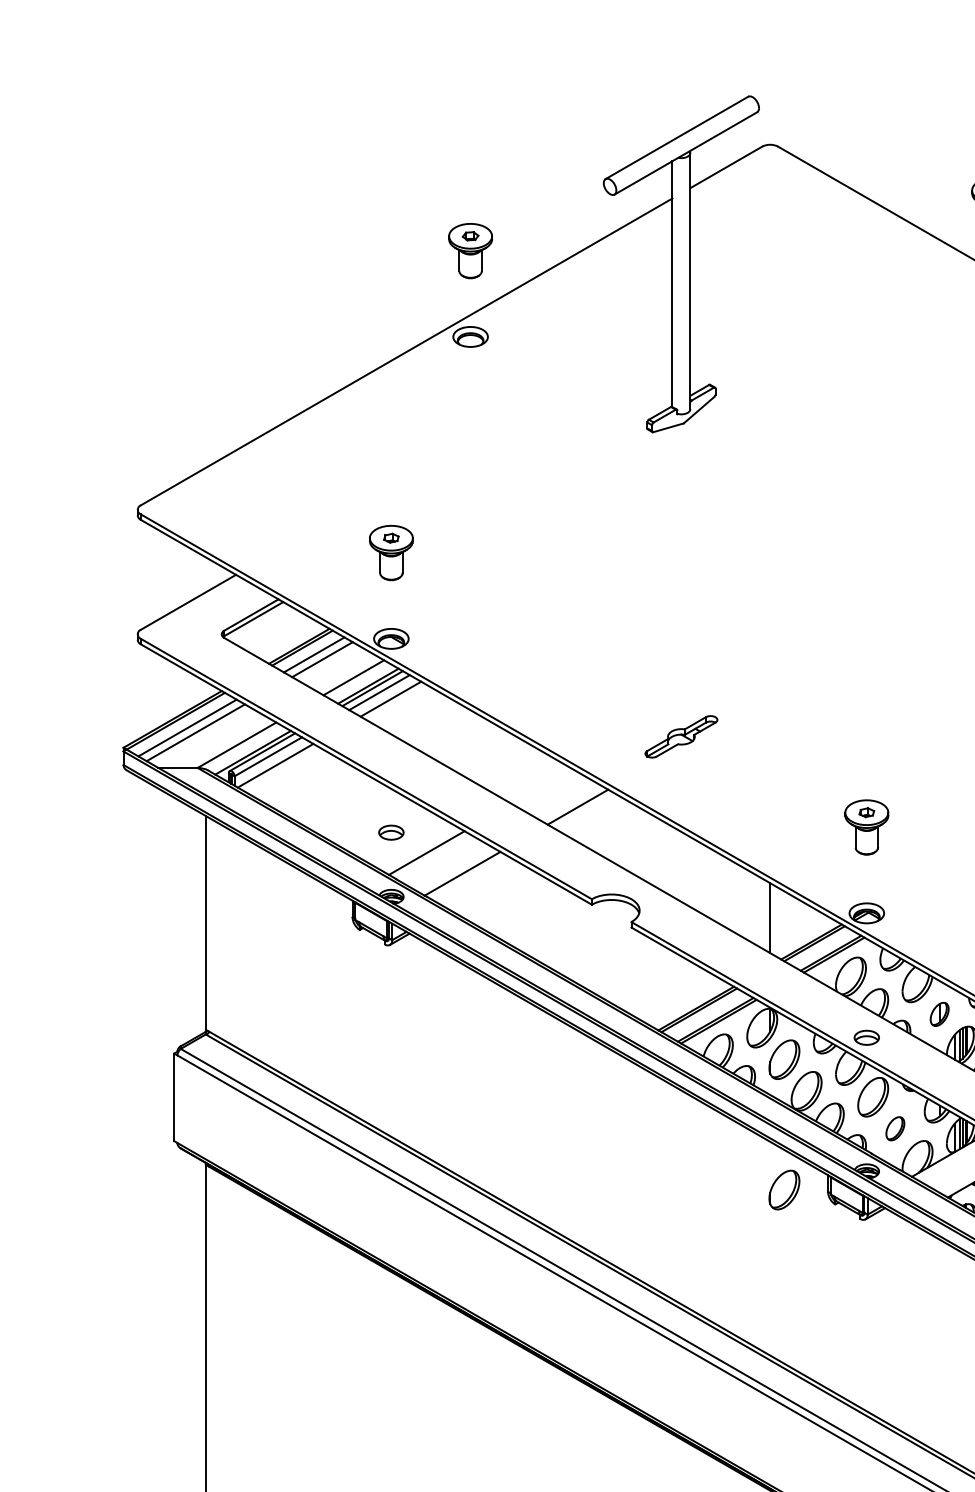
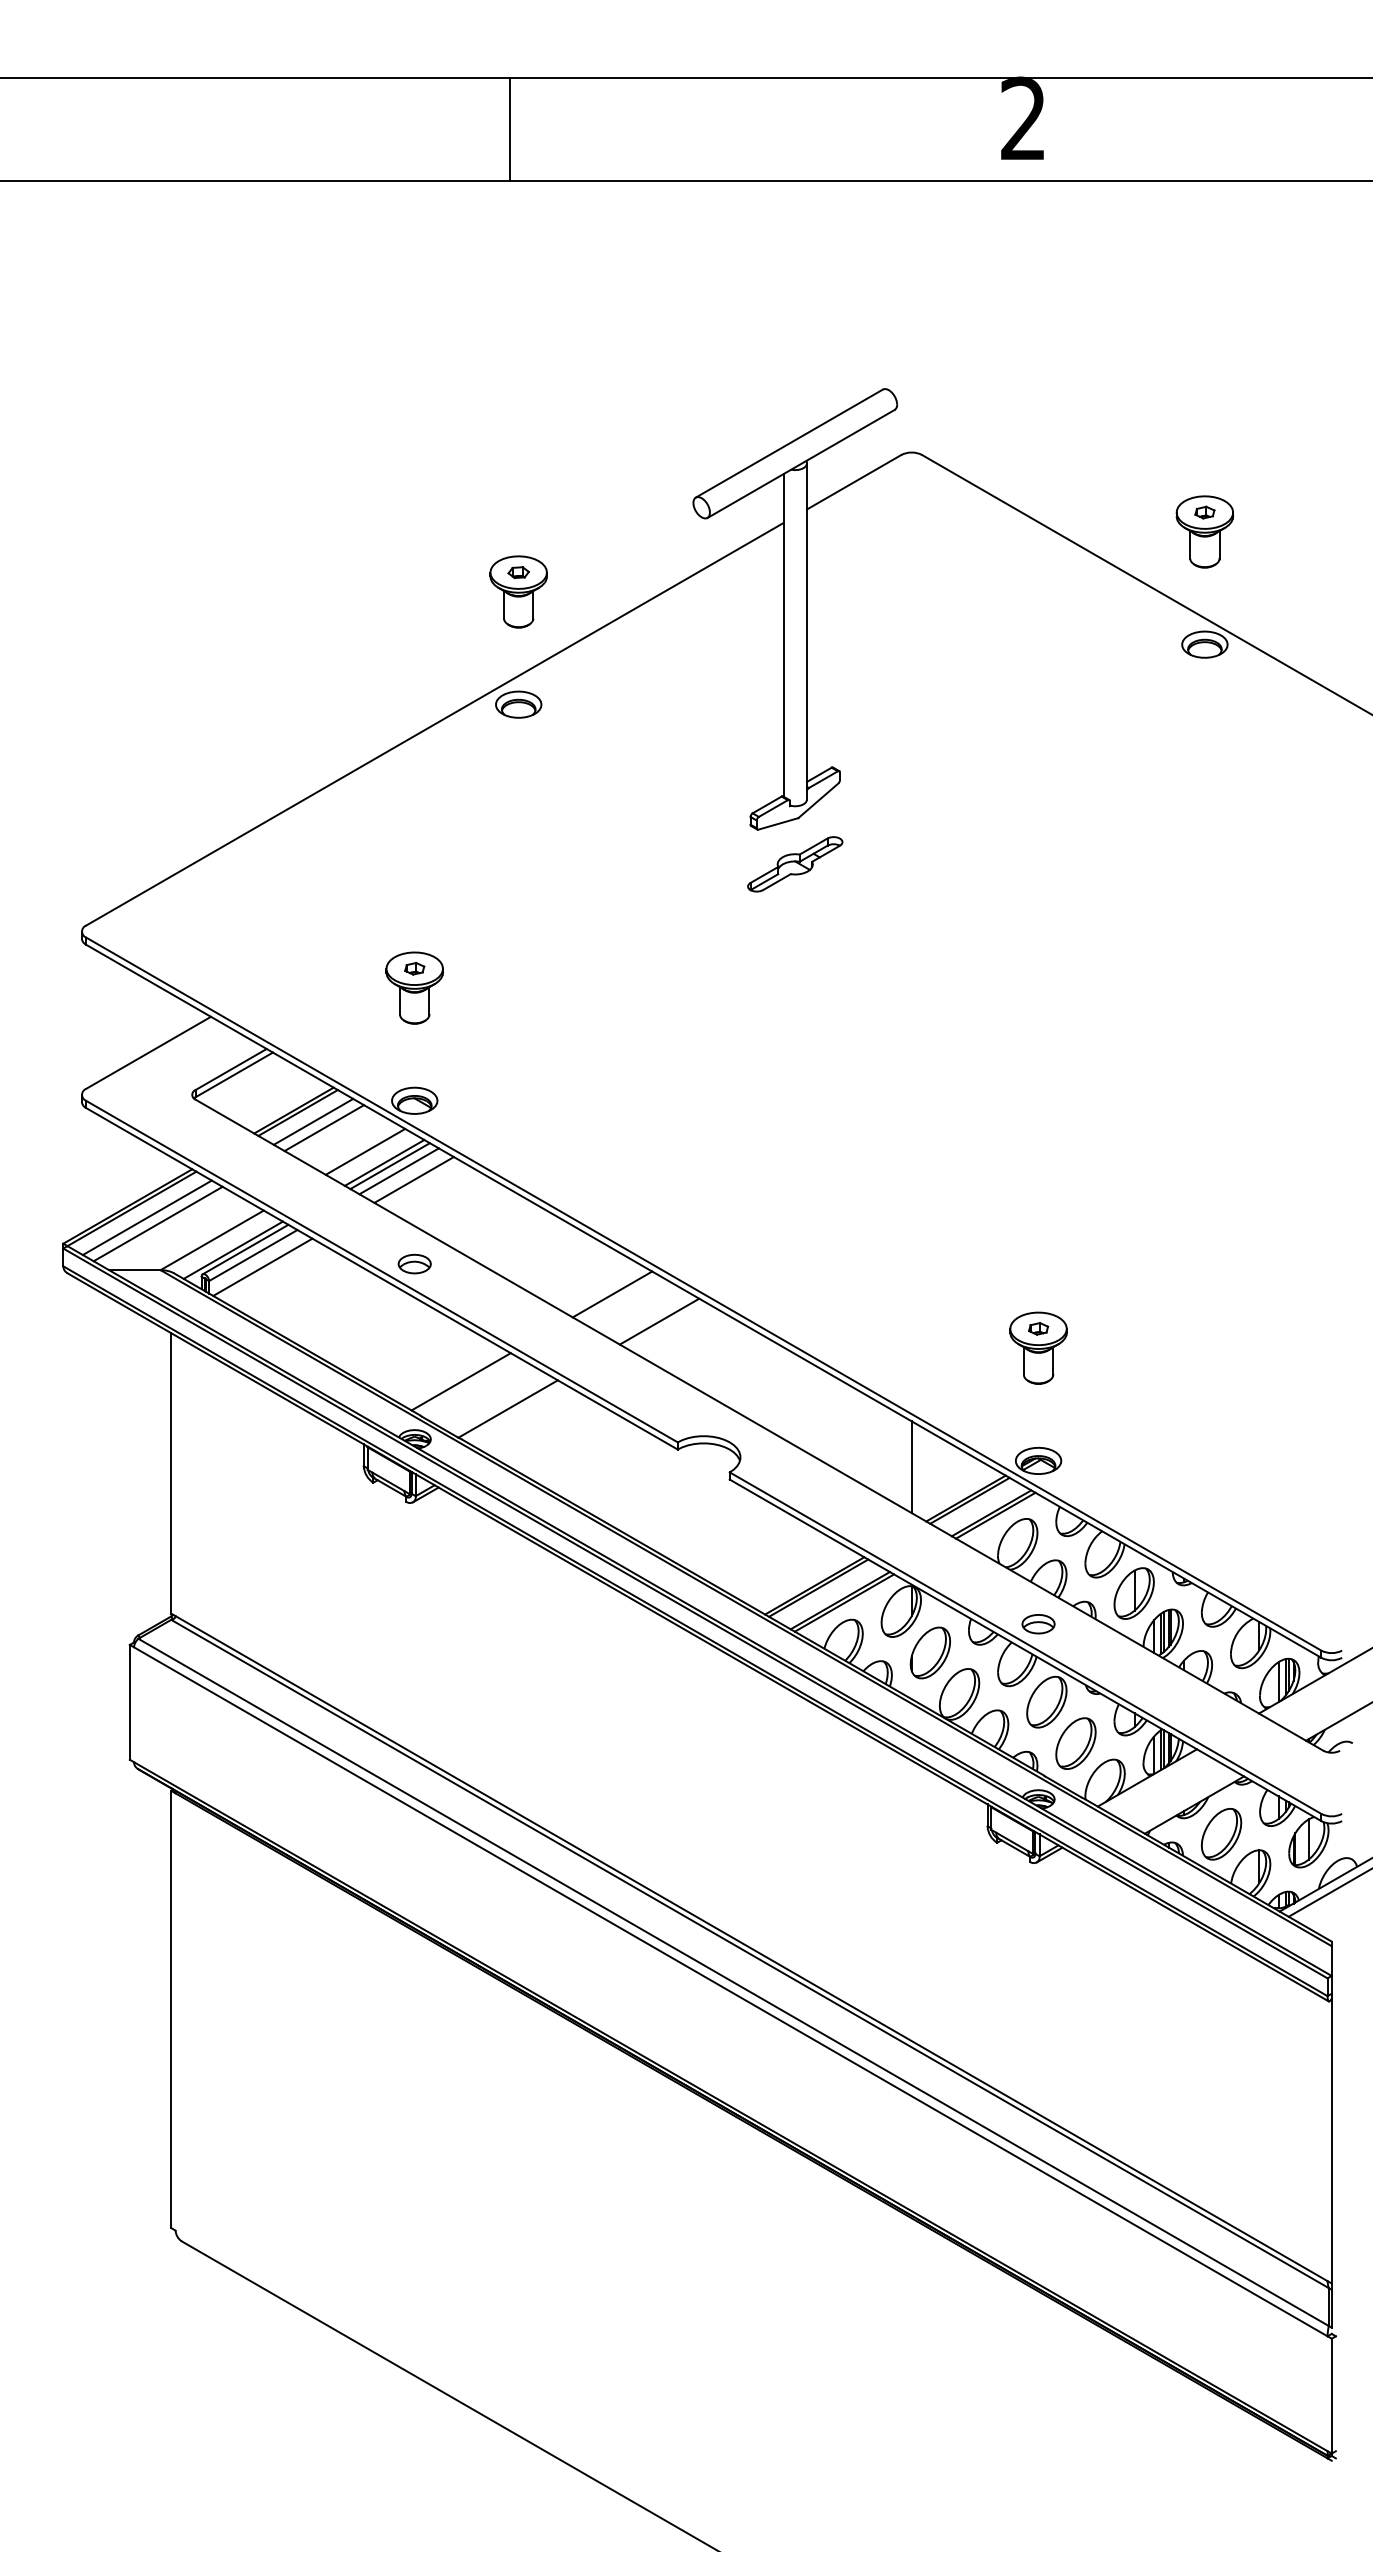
part: (681, 736) -> (795, 864), moved
line: (542, 786) -> (612, 1294), added
part: (391, 832) -> (414, 1263), moved
part: (939, 1014) -> (1133, 1593), size x1.67
part: (895, 1128) -> (1075, 1743), size x1.67
part: (784, 1189) -> (930, 1823), removed

